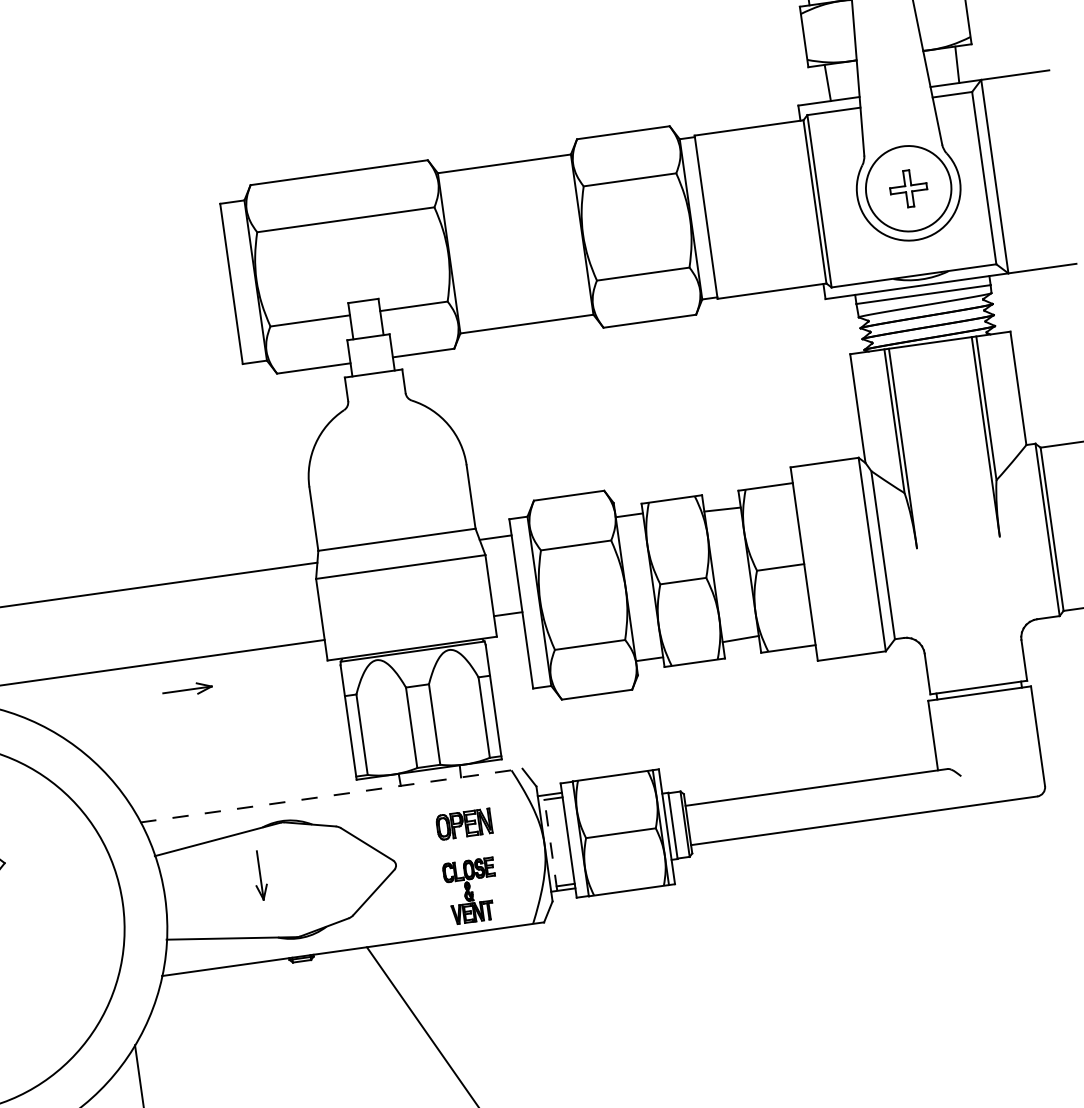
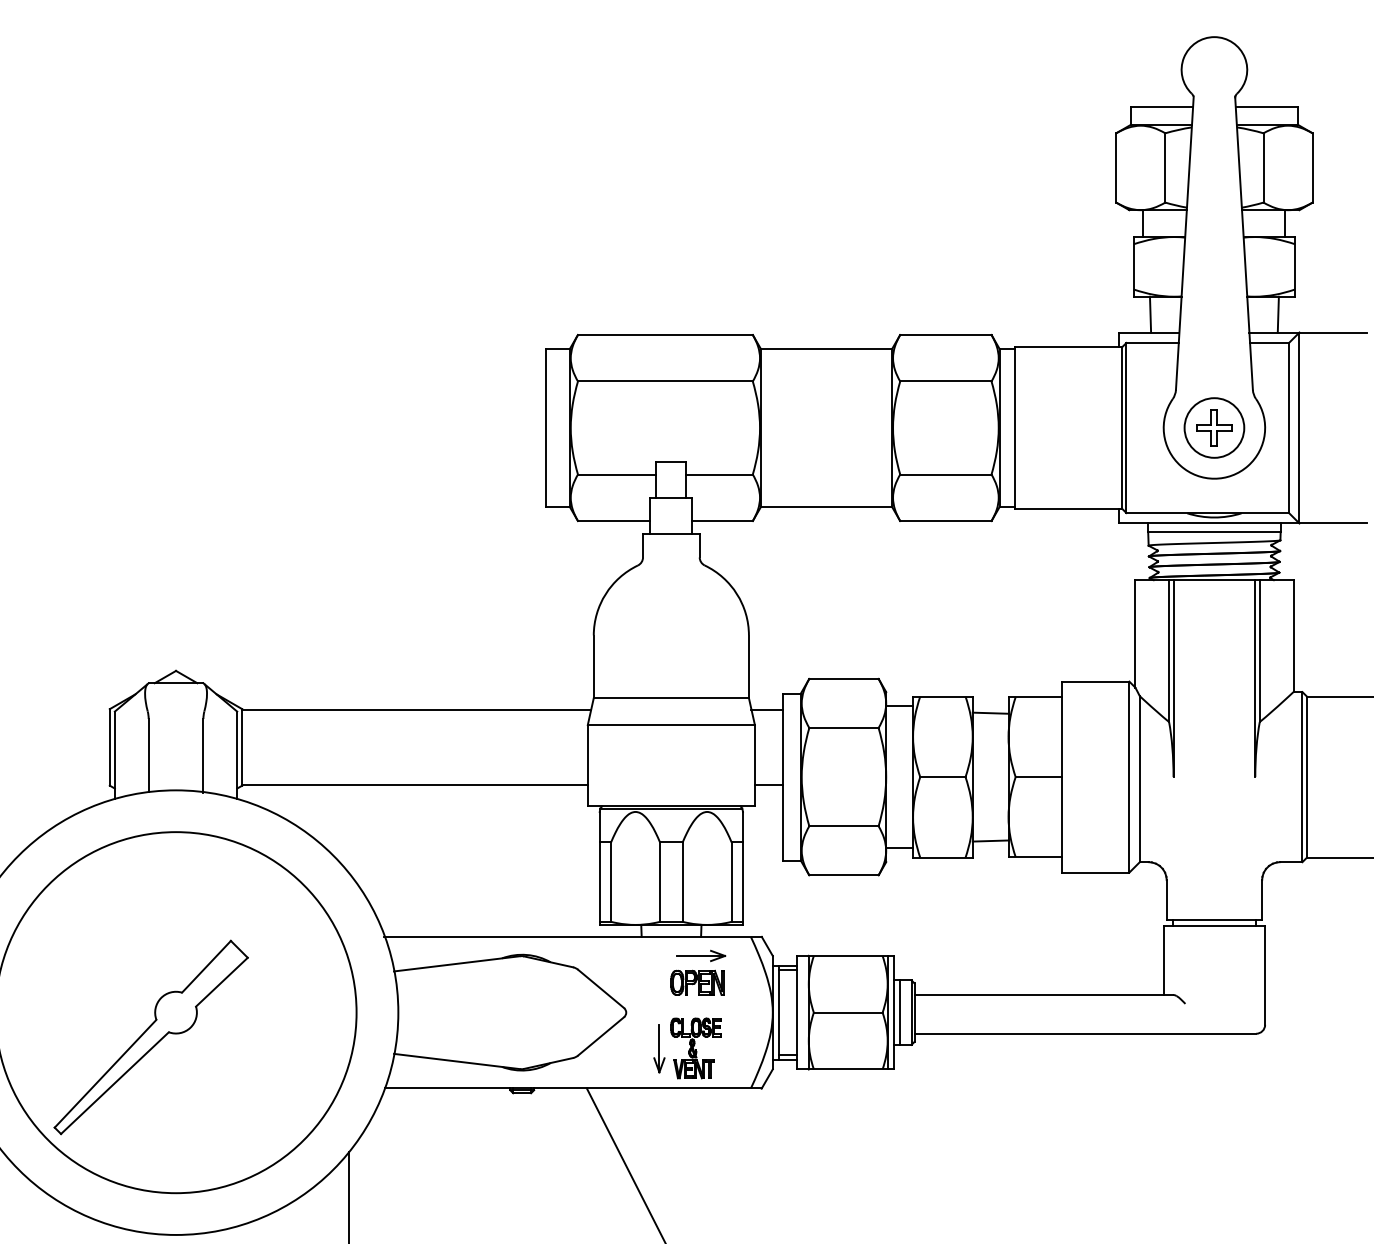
circle: (908, 188) -> (1214, 427), size x0.71
part: (187, 689) -> (701, 955), moved
line: (331, 795) -> (573, 936), dashed -> solid
line: (550, 843) -> (778, 1012), dashed -> solid
part: (260, 875) -> (659, 1048), moved

